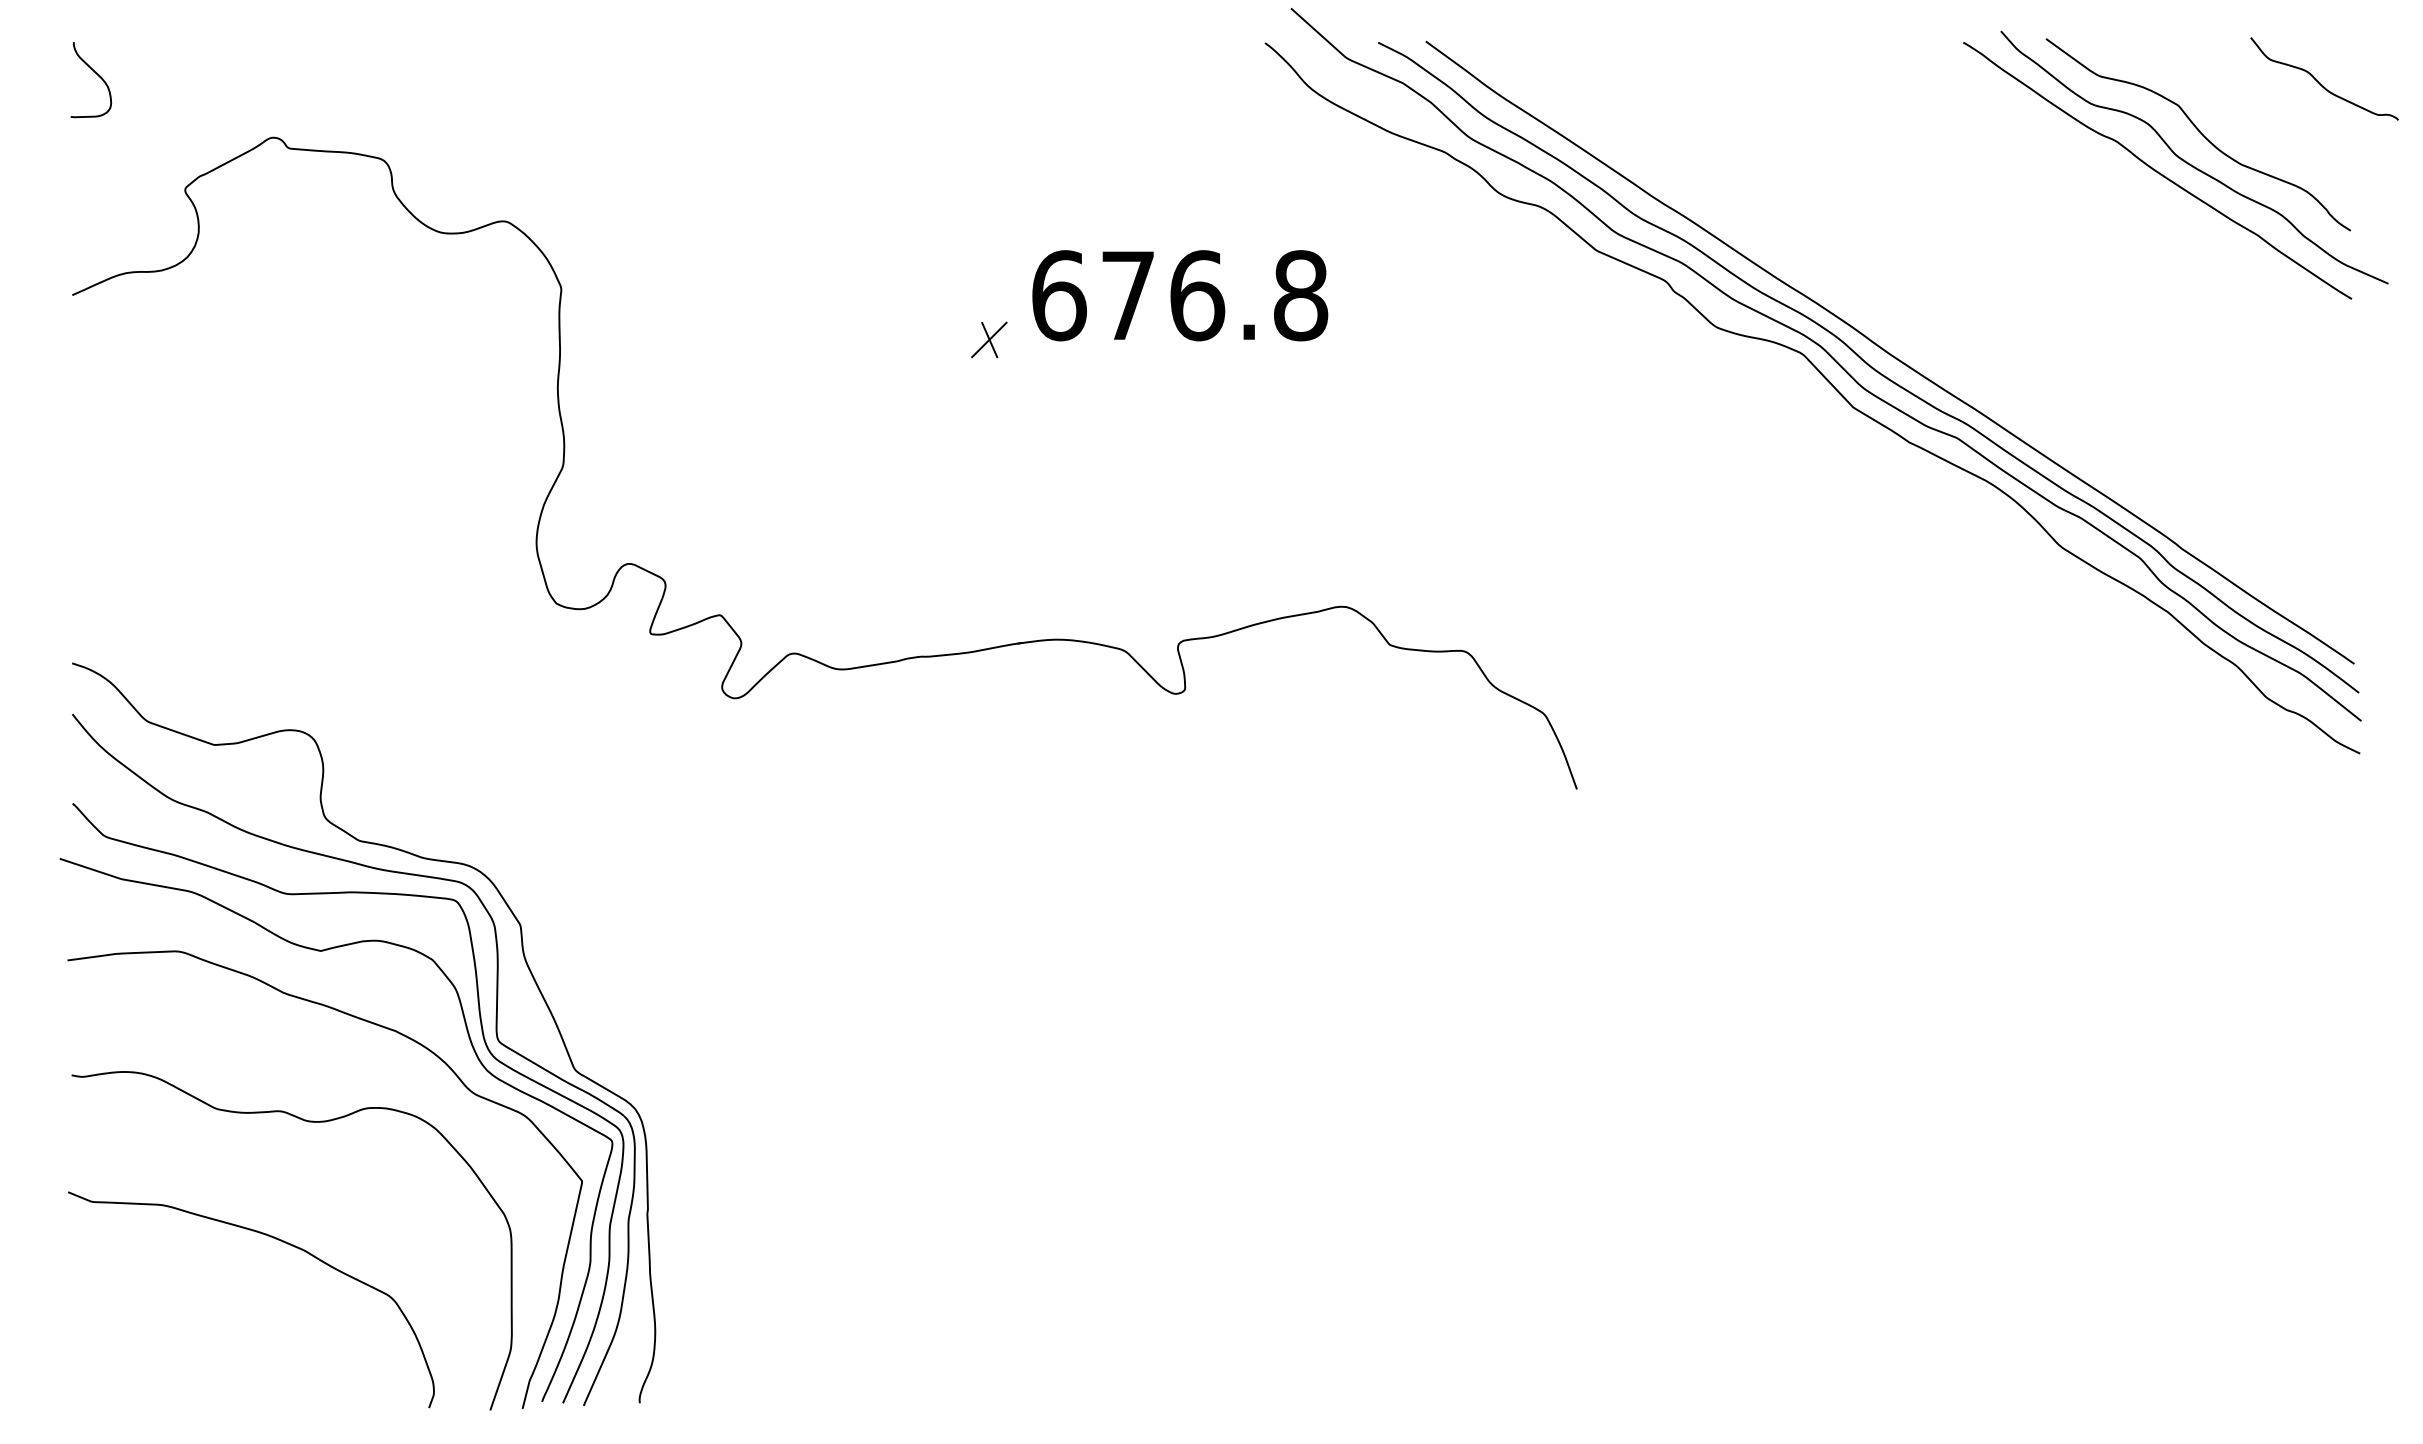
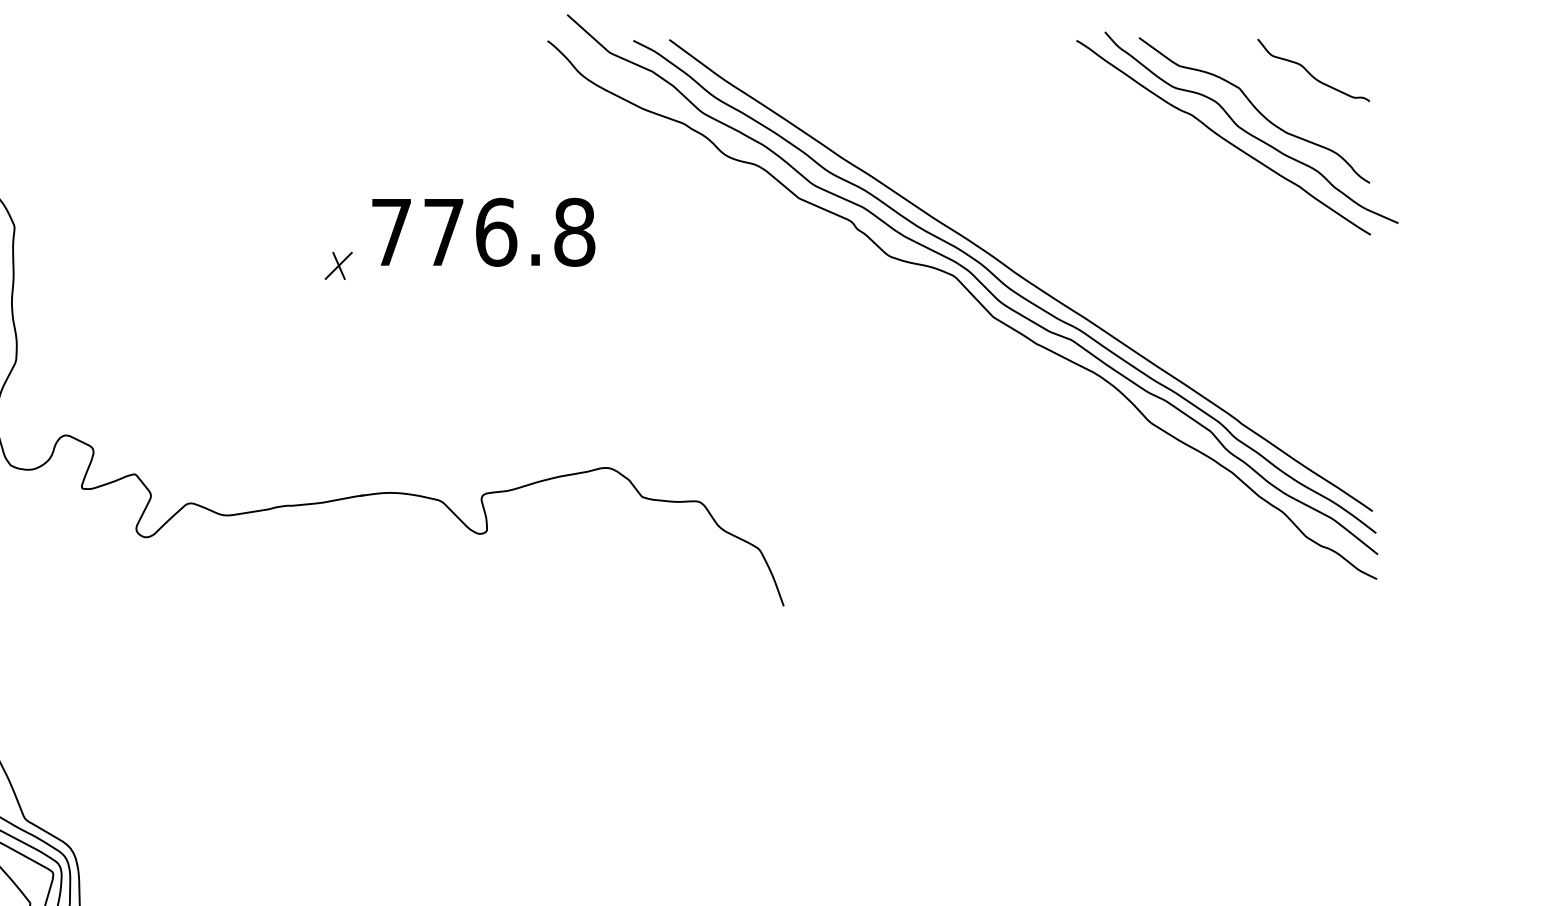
curve: (2319, 82) -> (1309, 73), moved
text: (1059, 295) -> (391, 232), 676.8 -> 776.8

